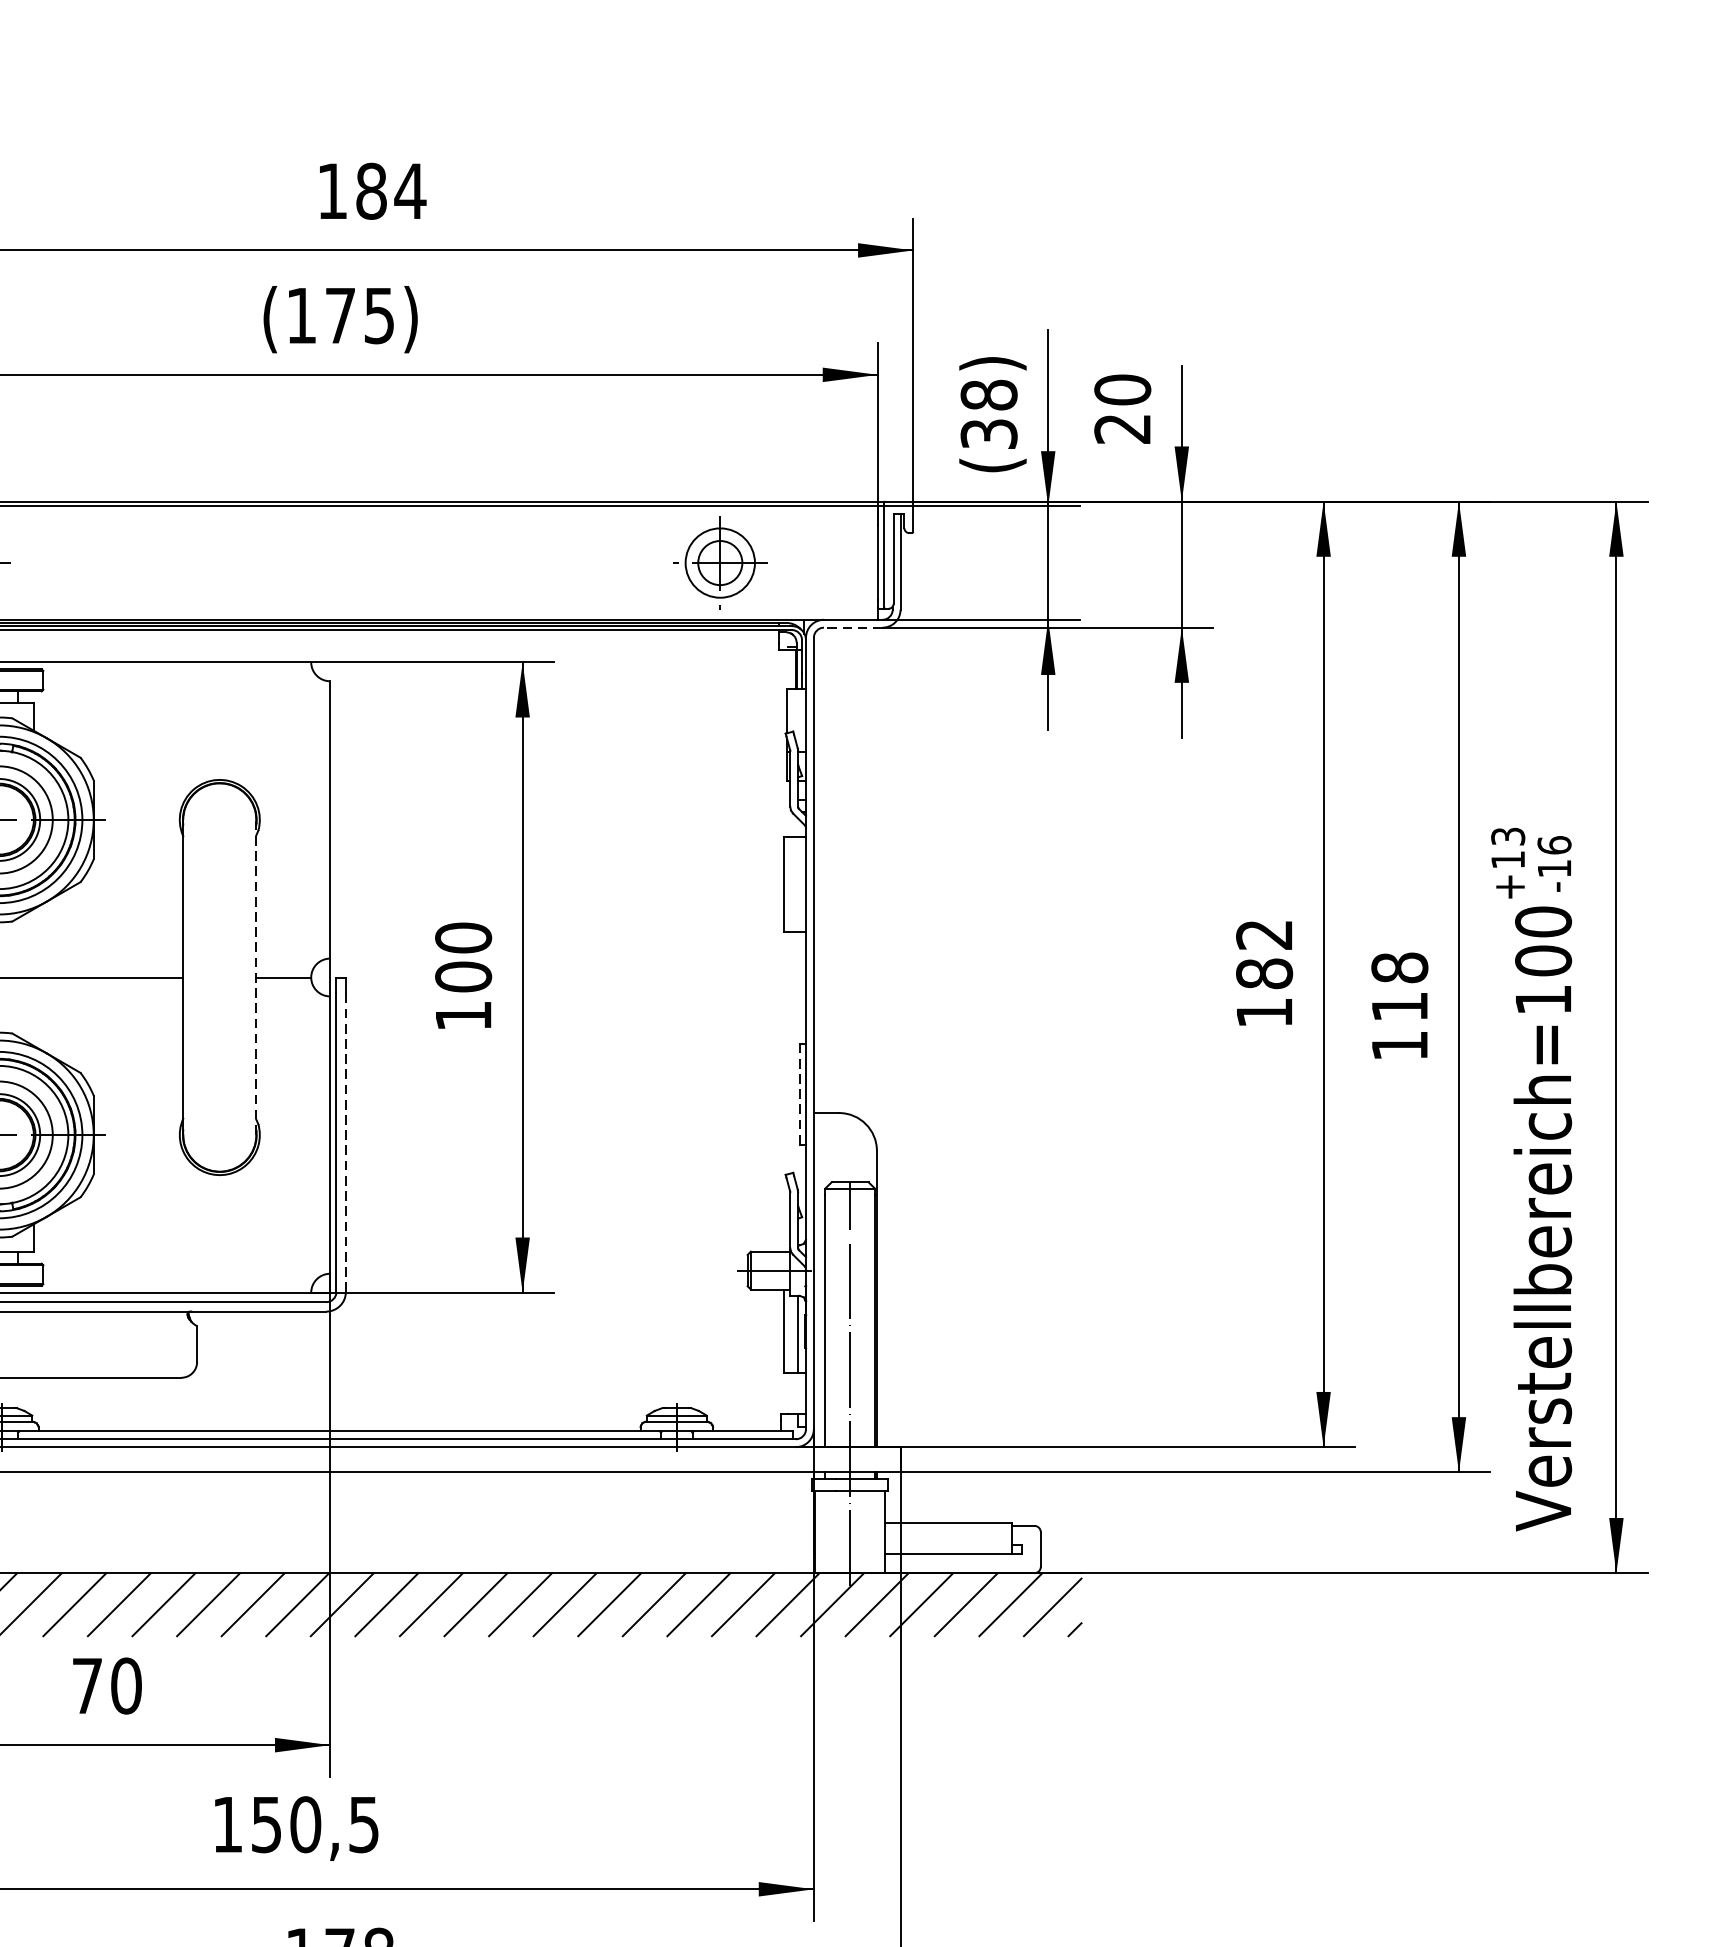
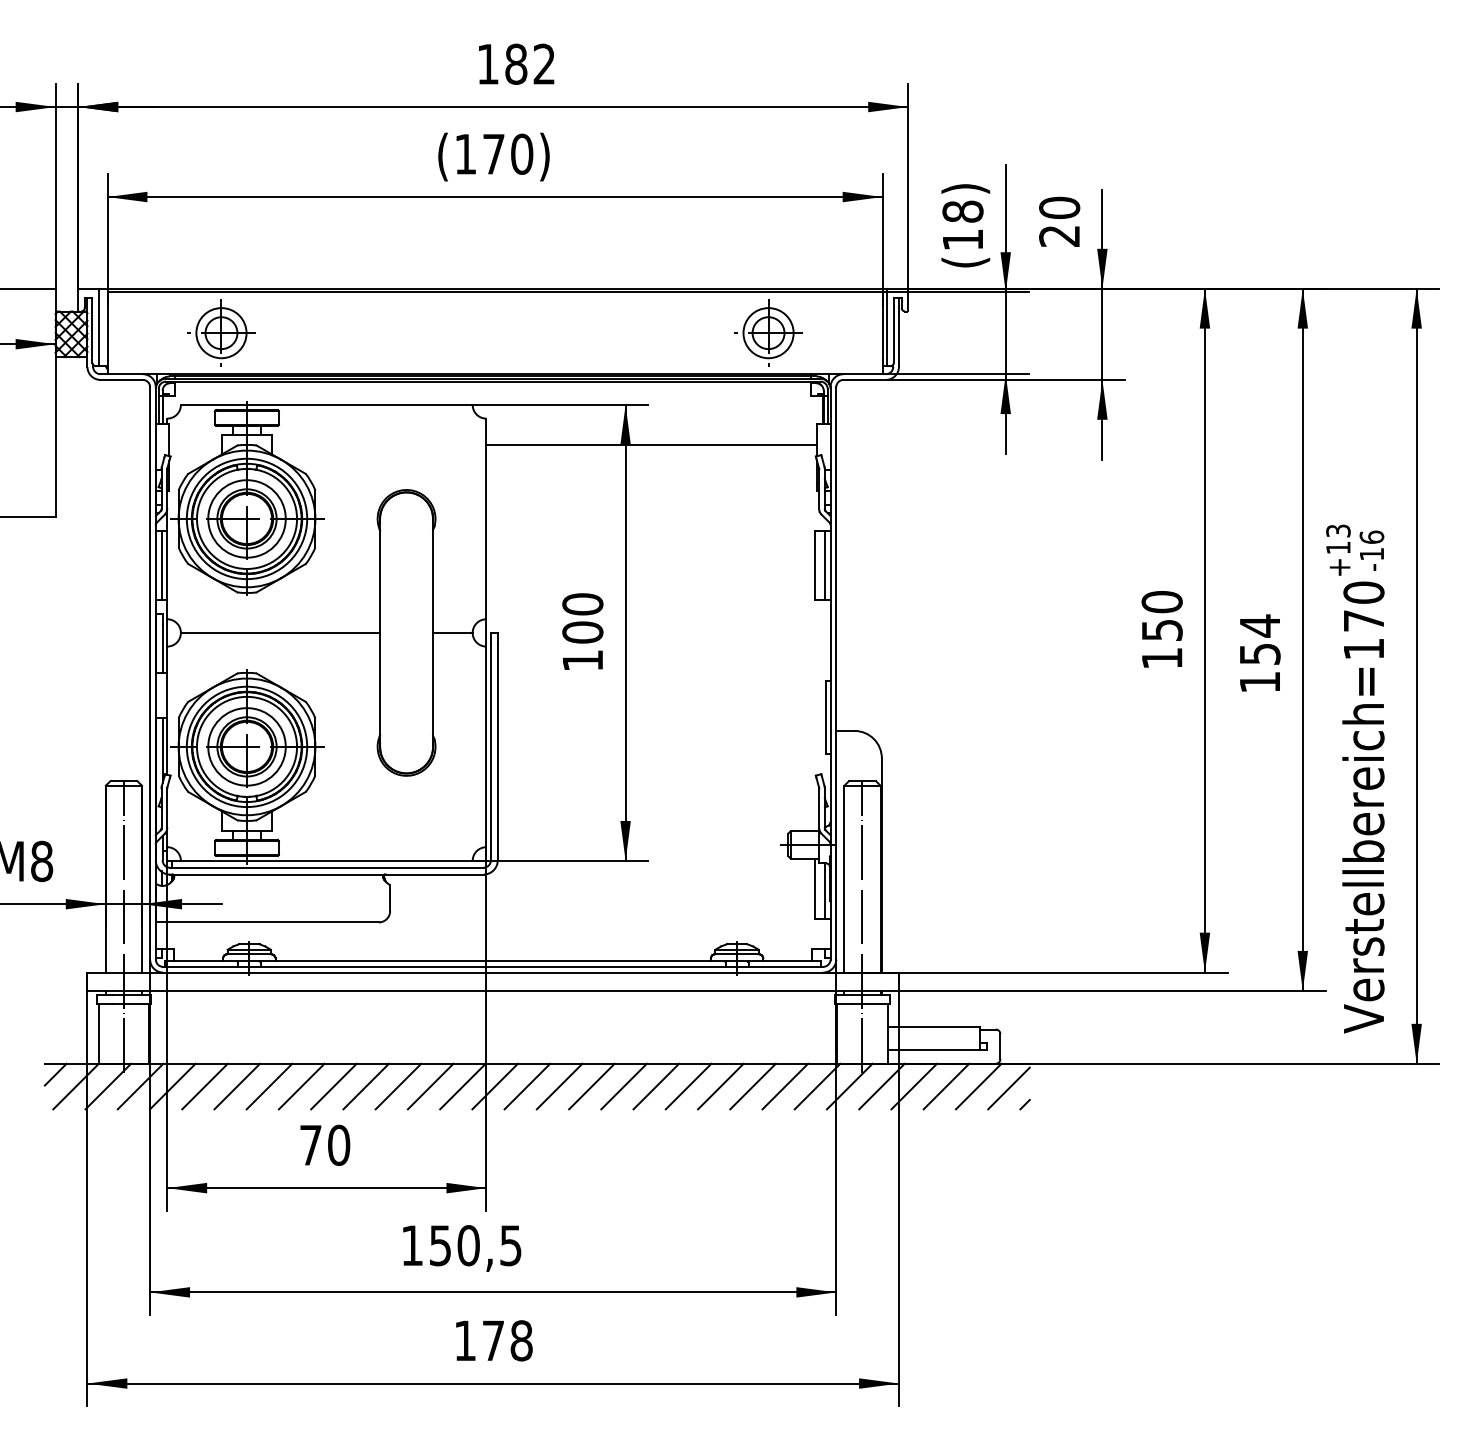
text: (410, 190) -> (544, 63), 184 -> 182
text: (380, 314) -> (522, 153), 175 -> 170
text: (988, 433) -> (962, 239), 38 -> 18
line: (852, 627) -> (864, 379), dashed -> solid
line: (558, 717) -> (651, 444), added
line: (797, 884) -> (824, 565), added
text: (1263, 954) -> (1161, 616), 182 -> 150
text: (1542, 960) -> (1363, 620), 100 -> 170
line: (257, 978) -> (433, 633), dashed -> solid
text: (1399, 986) -> (1259, 639), 118 -> 154
line: (800, 1093) -> (826, 716), dashed -> solid
line: (345, 1141) -> (497, 751), dashed -> solid

